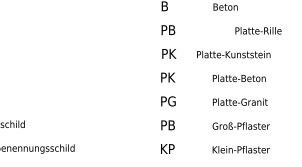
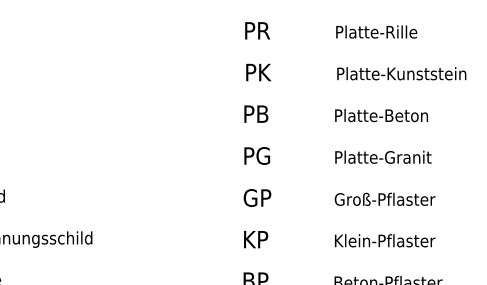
text: (172, 30) -> (264, 31), PB -> PR
text: (258, 30) -> (376, 31), moved
text: (233, 54) -> (401, 73), moved
text: (172, 77) -> (264, 113), PK -> PB
text: (168, 125) -> (257, 198), PB -> GP

